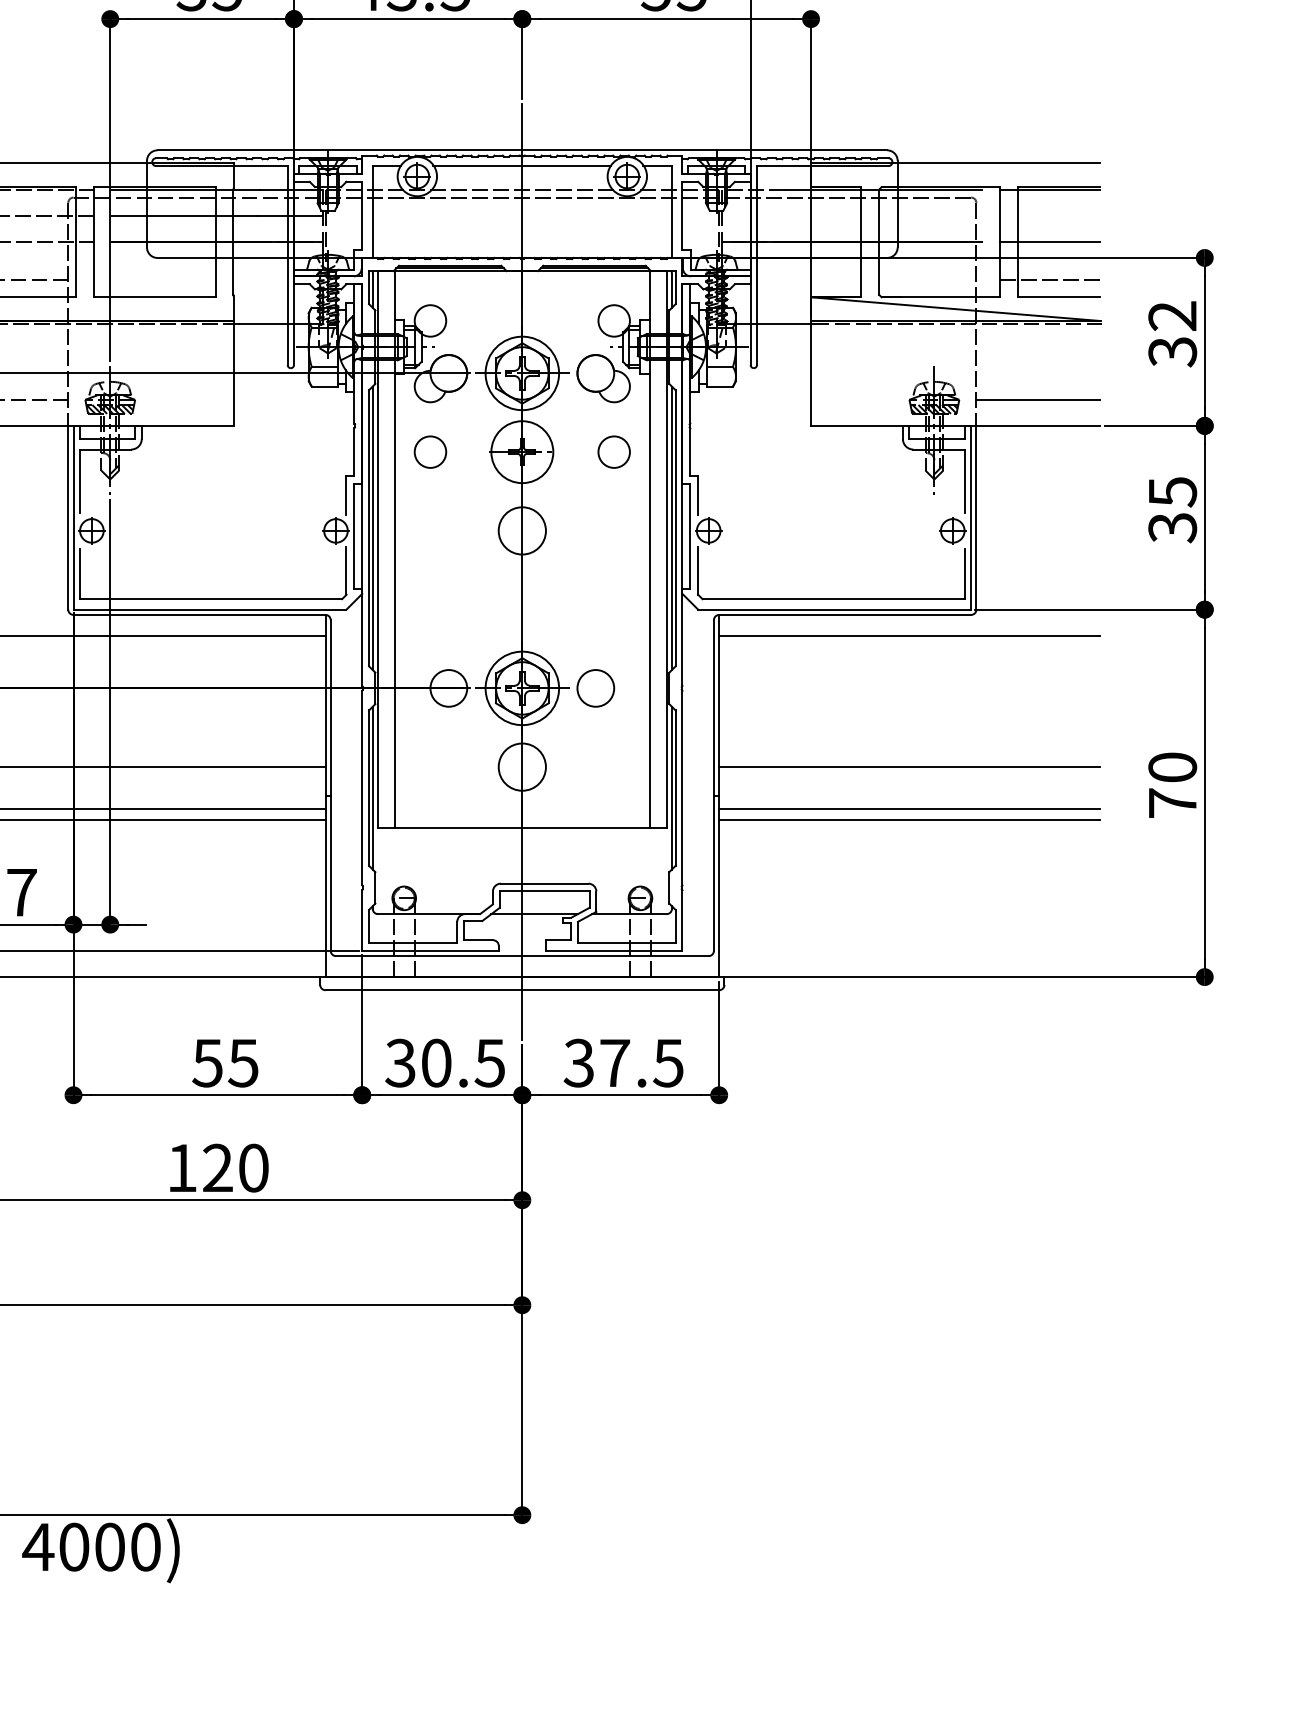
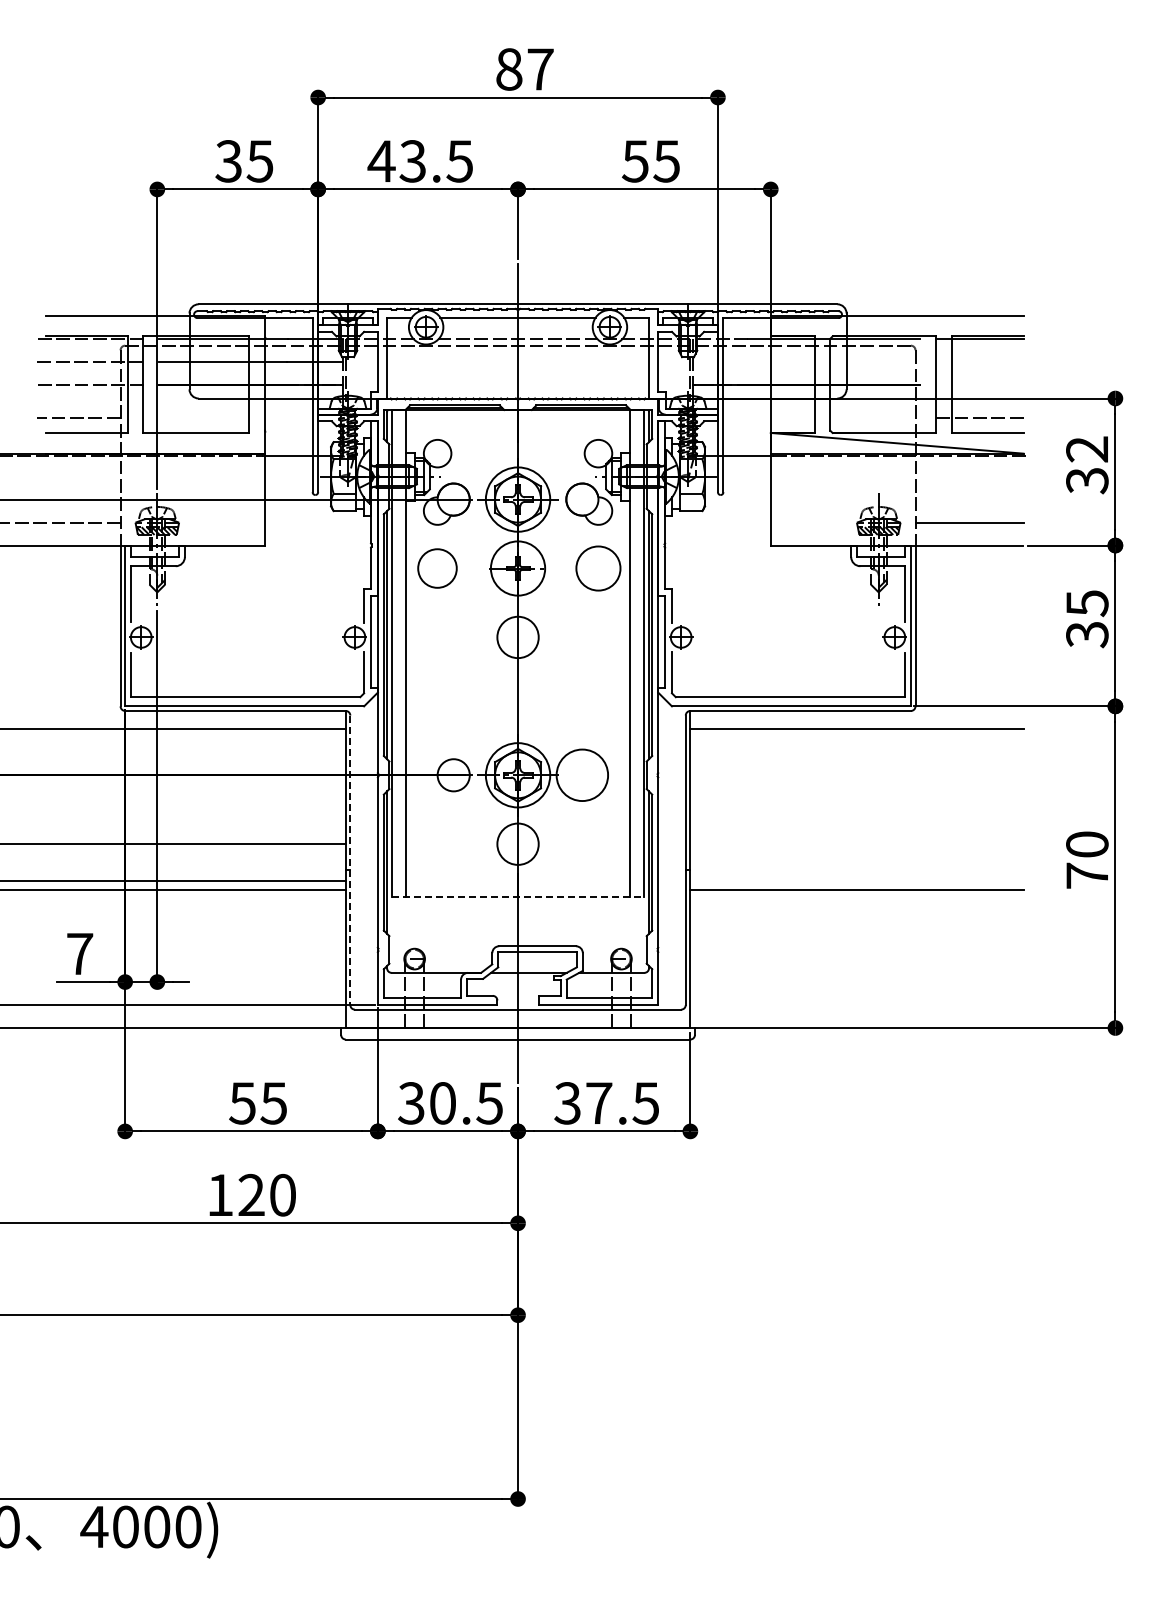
line: (1049, 241) -> (979, 384), removed
circle: (430, 452) -> (437, 568), size x1.4
circle: (614, 452) -> (598, 568), size x1.6
circle: (595, 688) -> (582, 775), size x1.6
line: (908, 767) -> (856, 844), removed
line: (330, 785) -> (350, 860), solid -> dashed
line: (908, 808) -> (856, 880), removed
line: (522, 828) -> (518, 897), solid -> dashed

